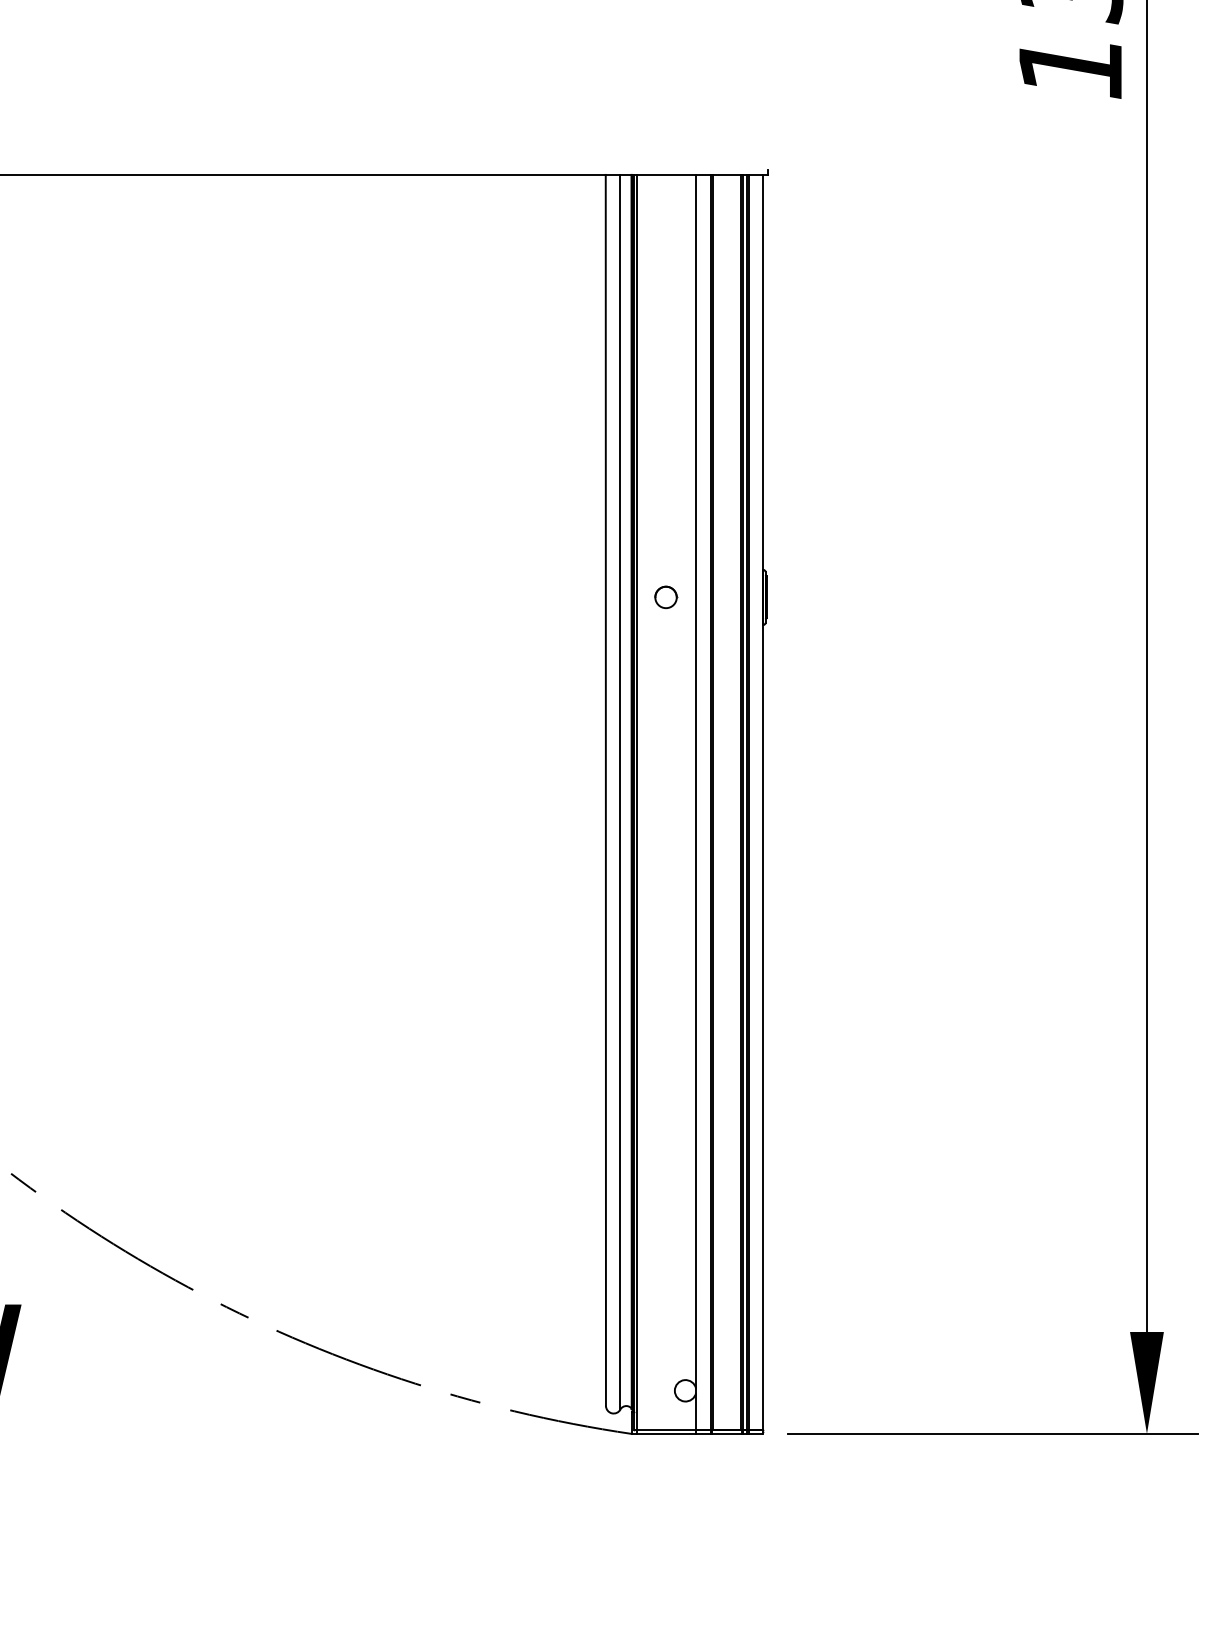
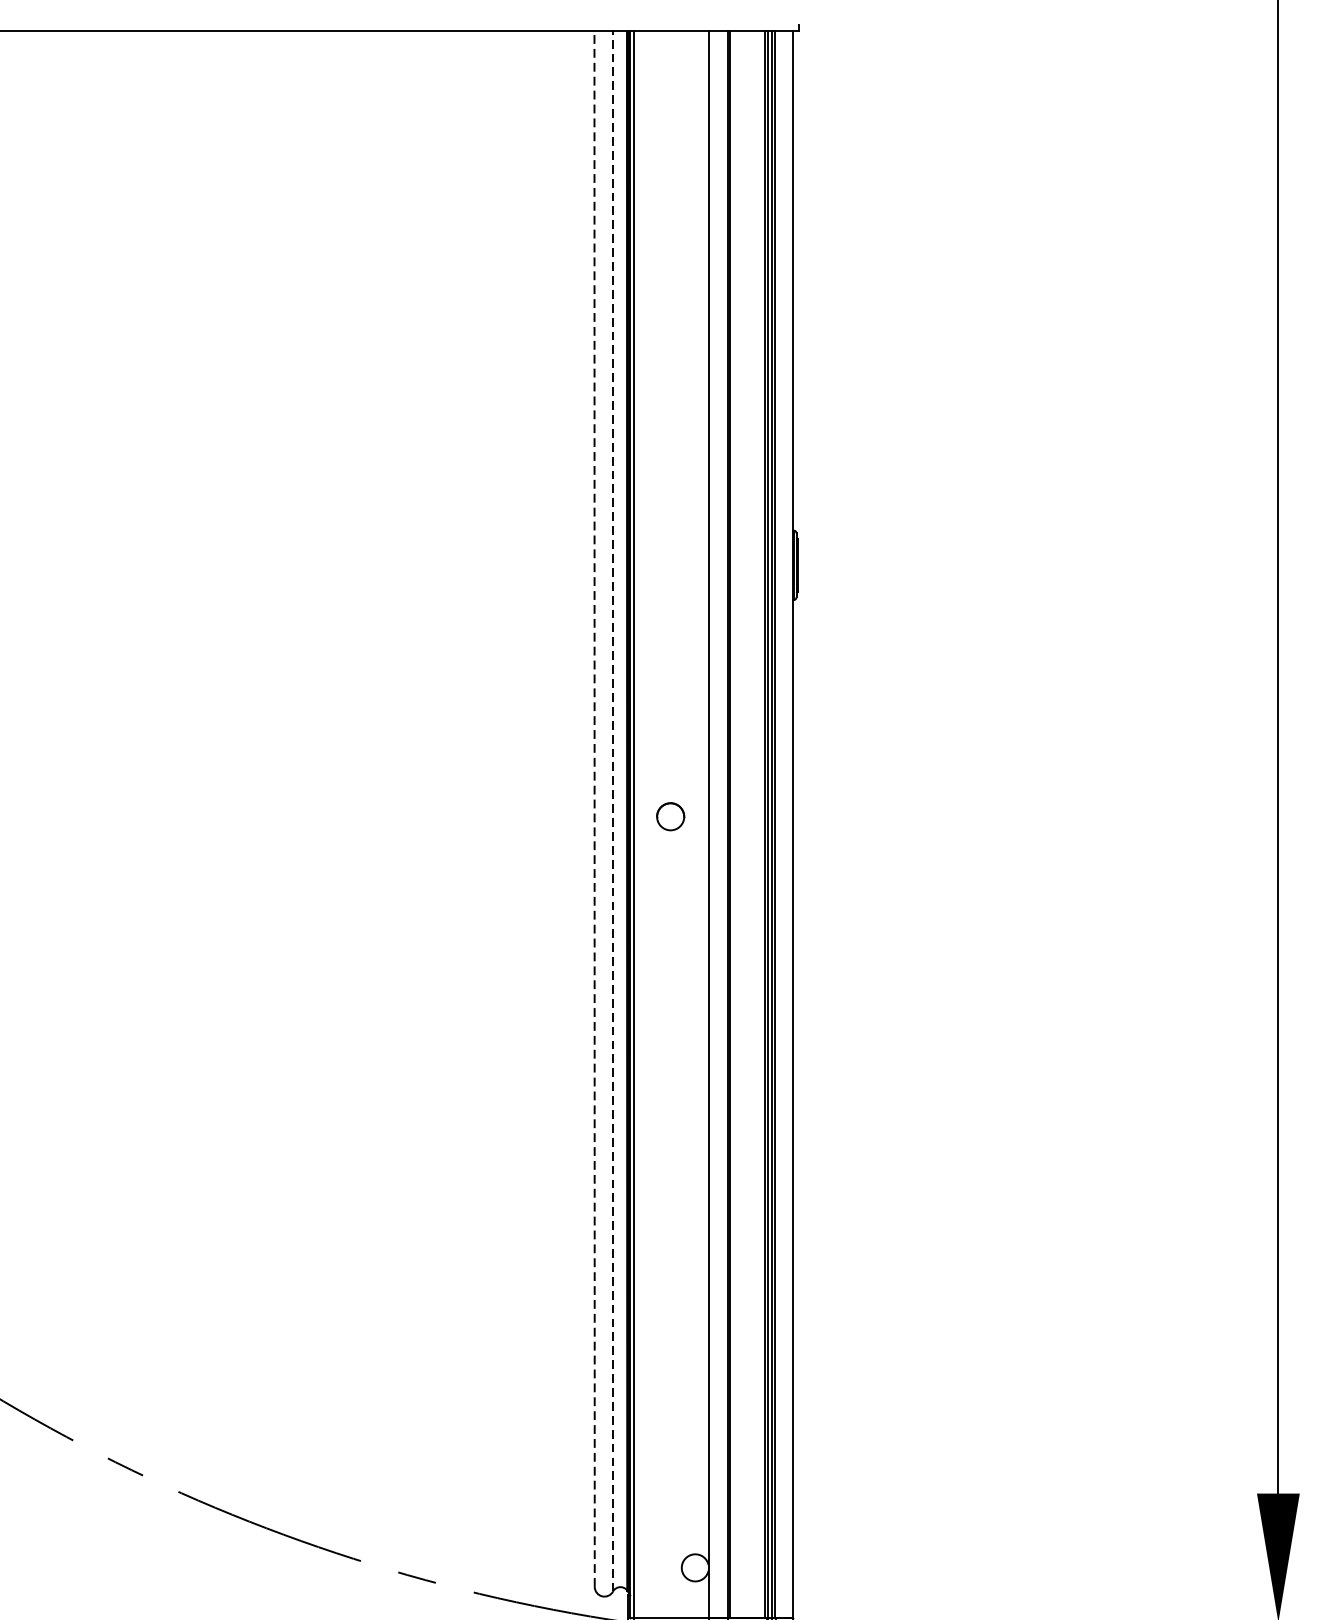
part: (666, 597) -> (671, 816), moved
line: (605, 789) -> (594, 808), solid -> dashed
line: (620, 791) -> (613, 810), solid -> dashed

